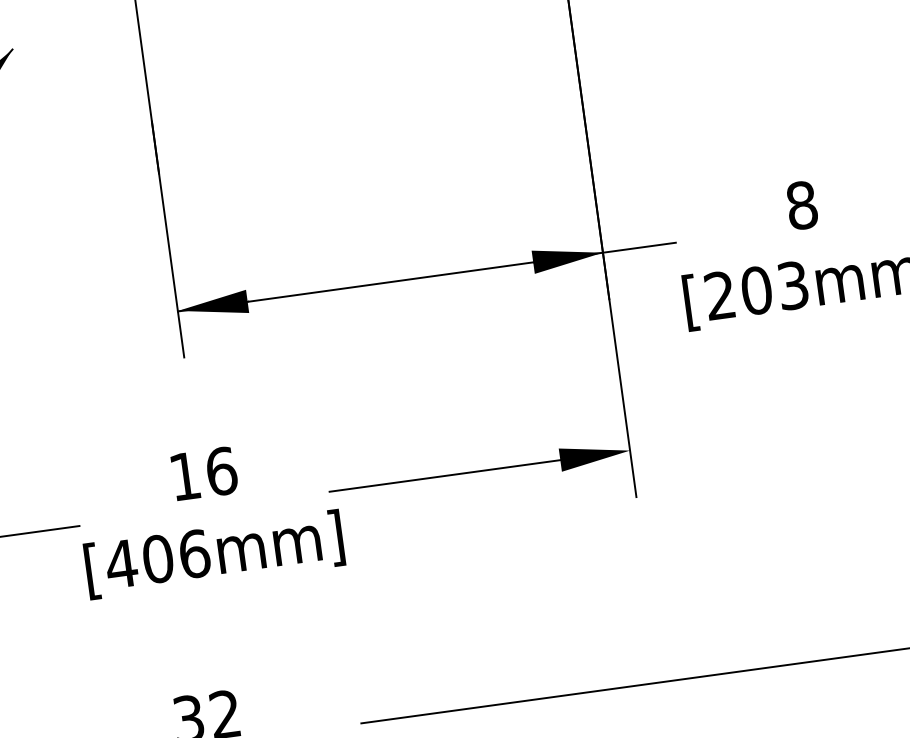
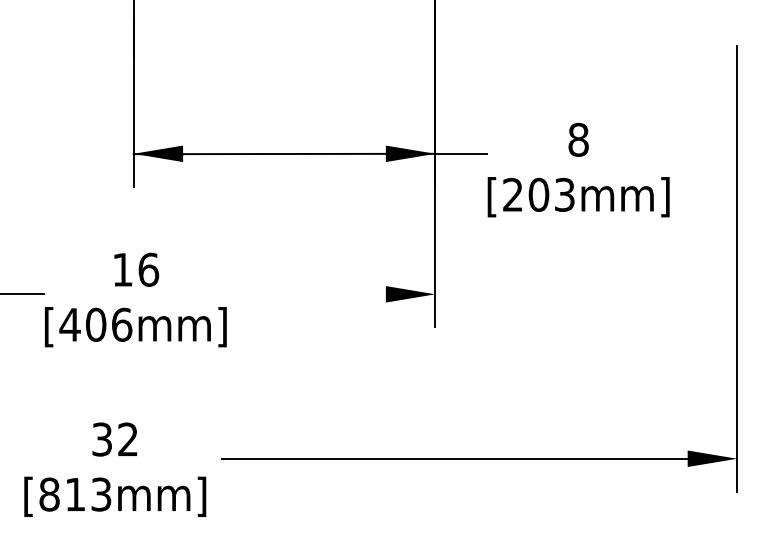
line: (444, 476) -> (303, 294), removed

